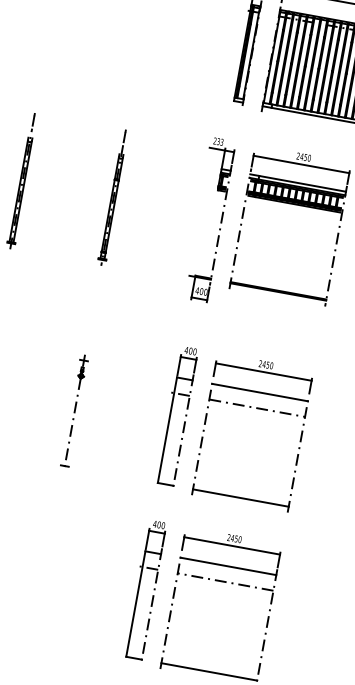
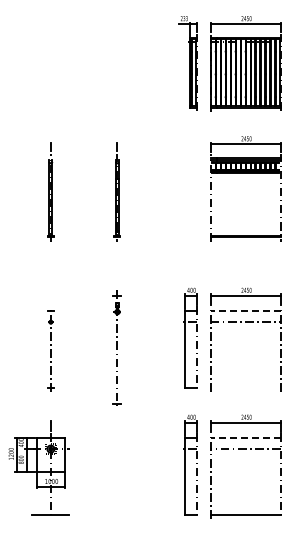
part: (221, 222) -> (196, 195), removed
line: (259, 392) -> (245, 310), solid -> dashed
part: (73, 410) -> (116, 347), size x1.4
line: (240, 497) -> (245, 387), removed
line: (228, 566) -> (245, 437), solid -> dashed

